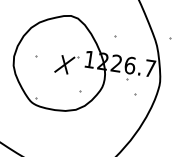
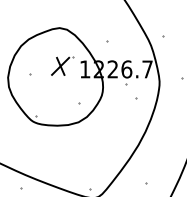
part: (66, 64) -> (62, 65), moved

